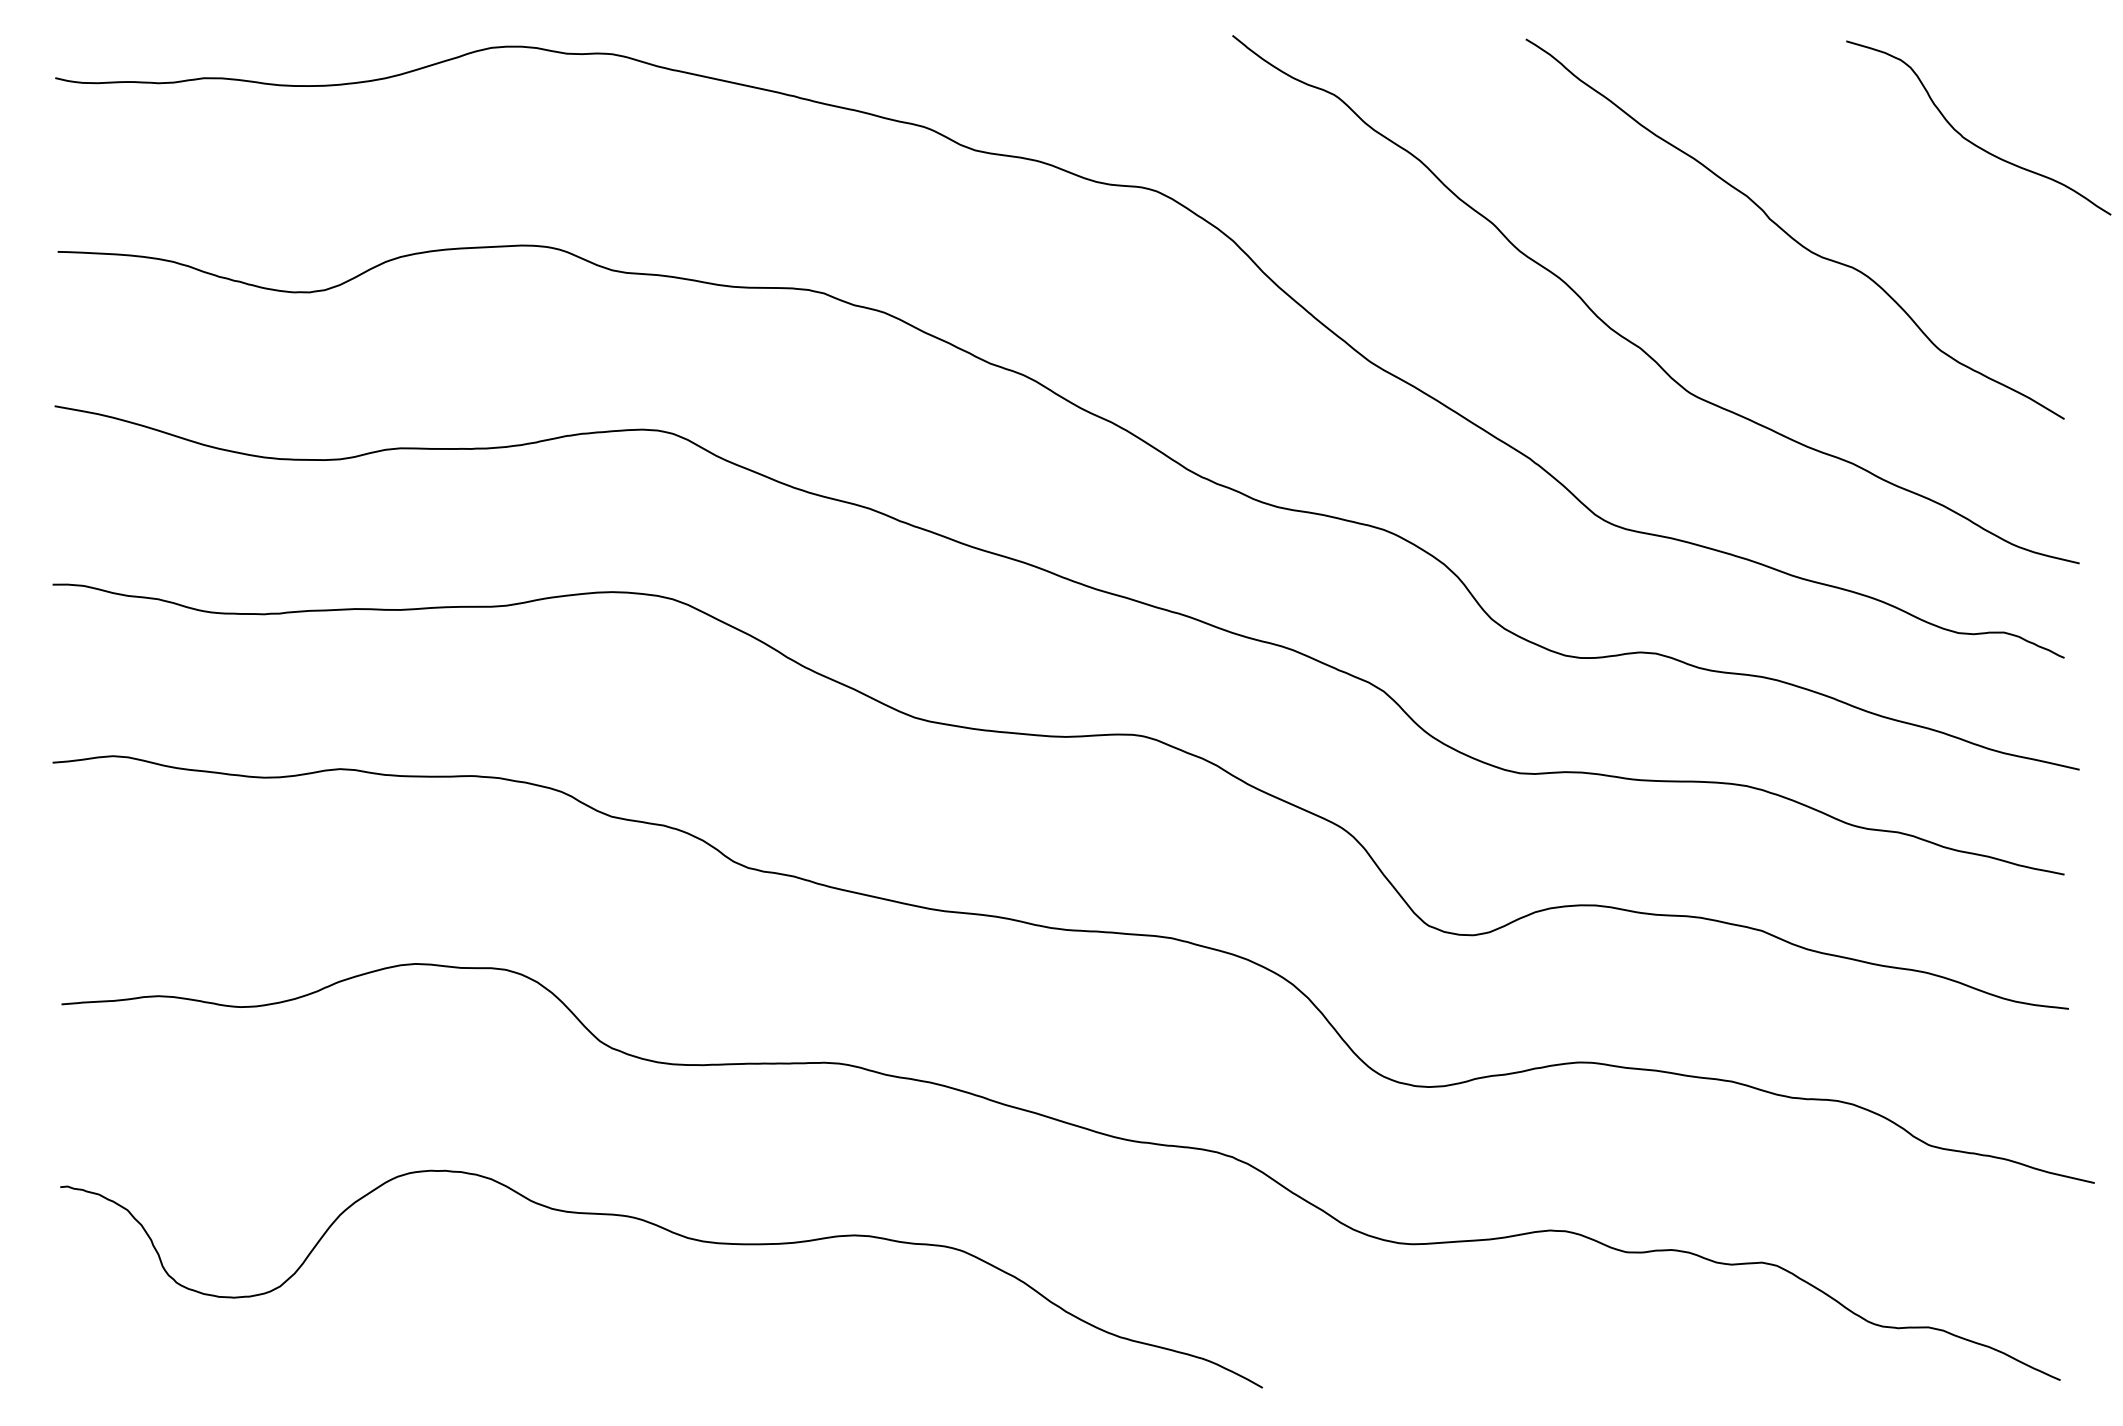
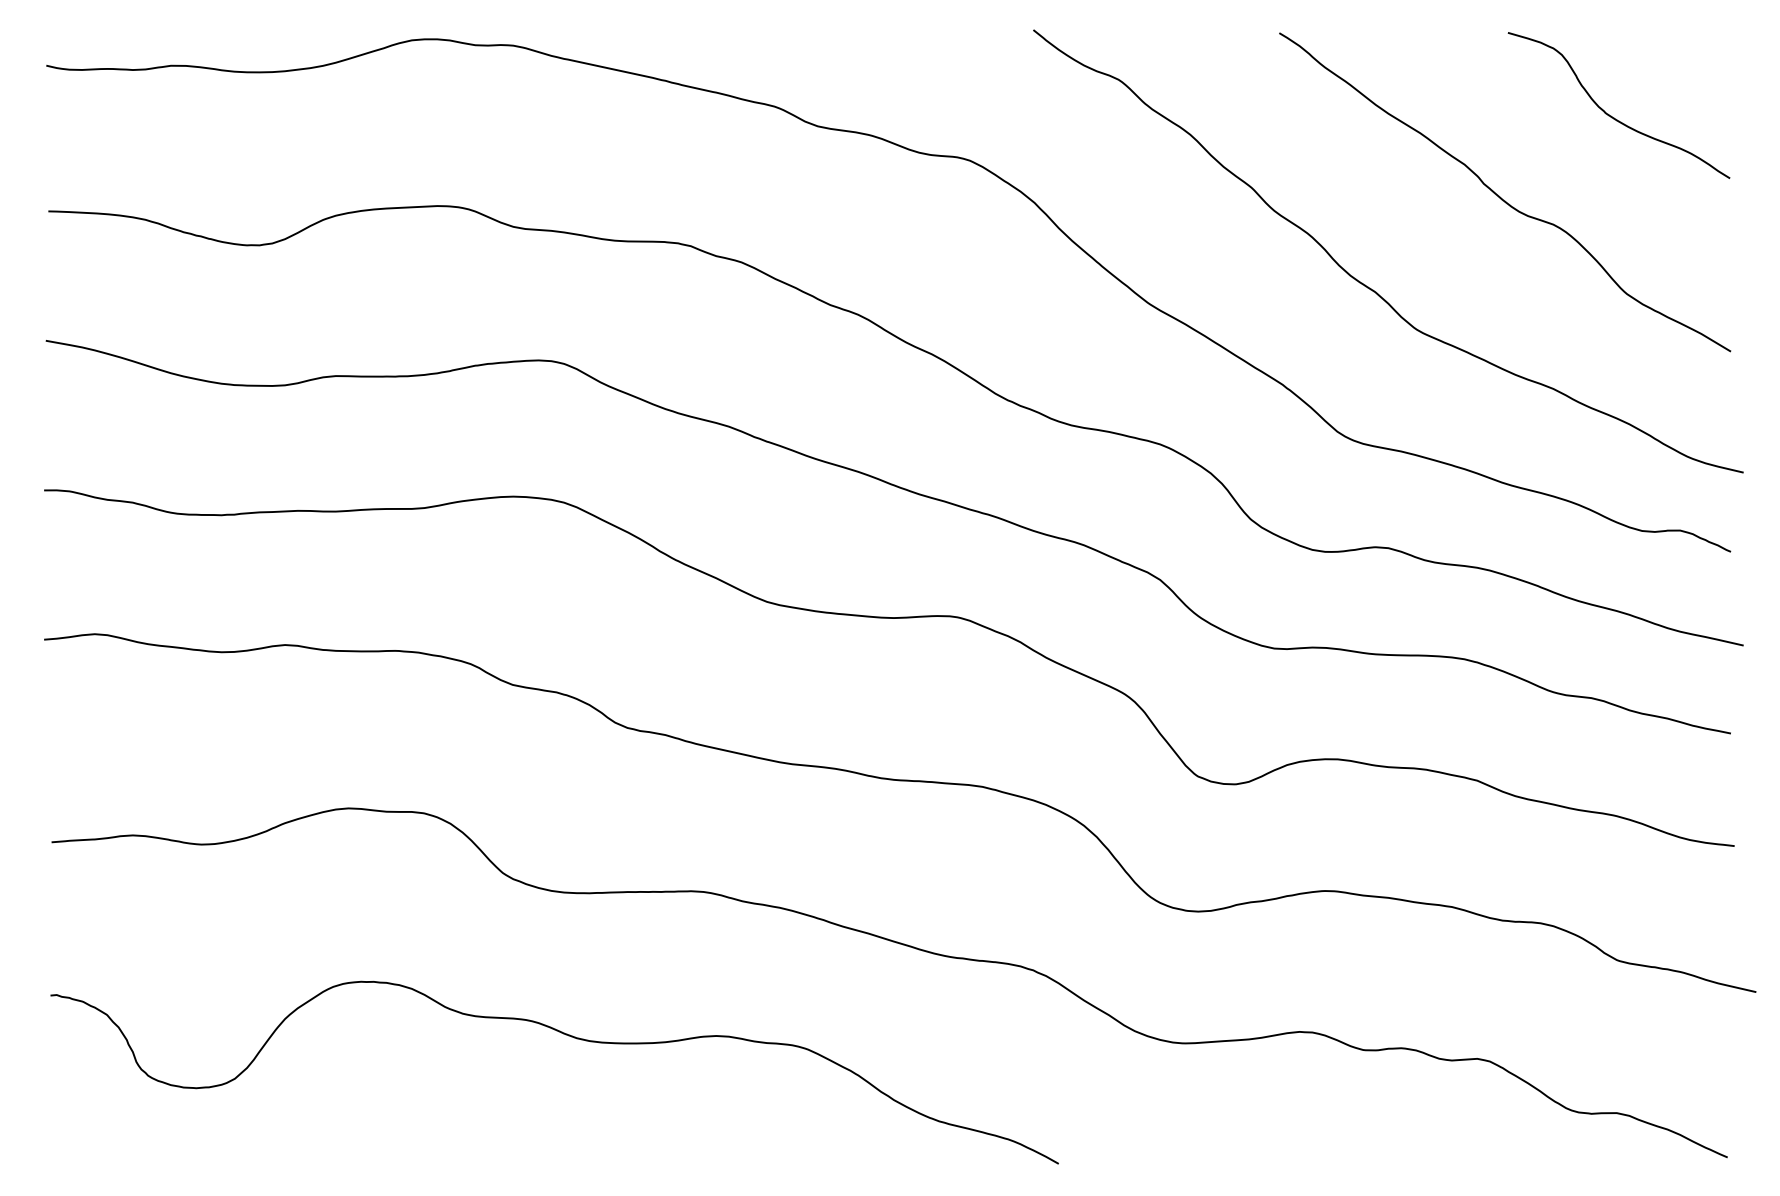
curve: (1969, 139) -> (1611, 115), moved

